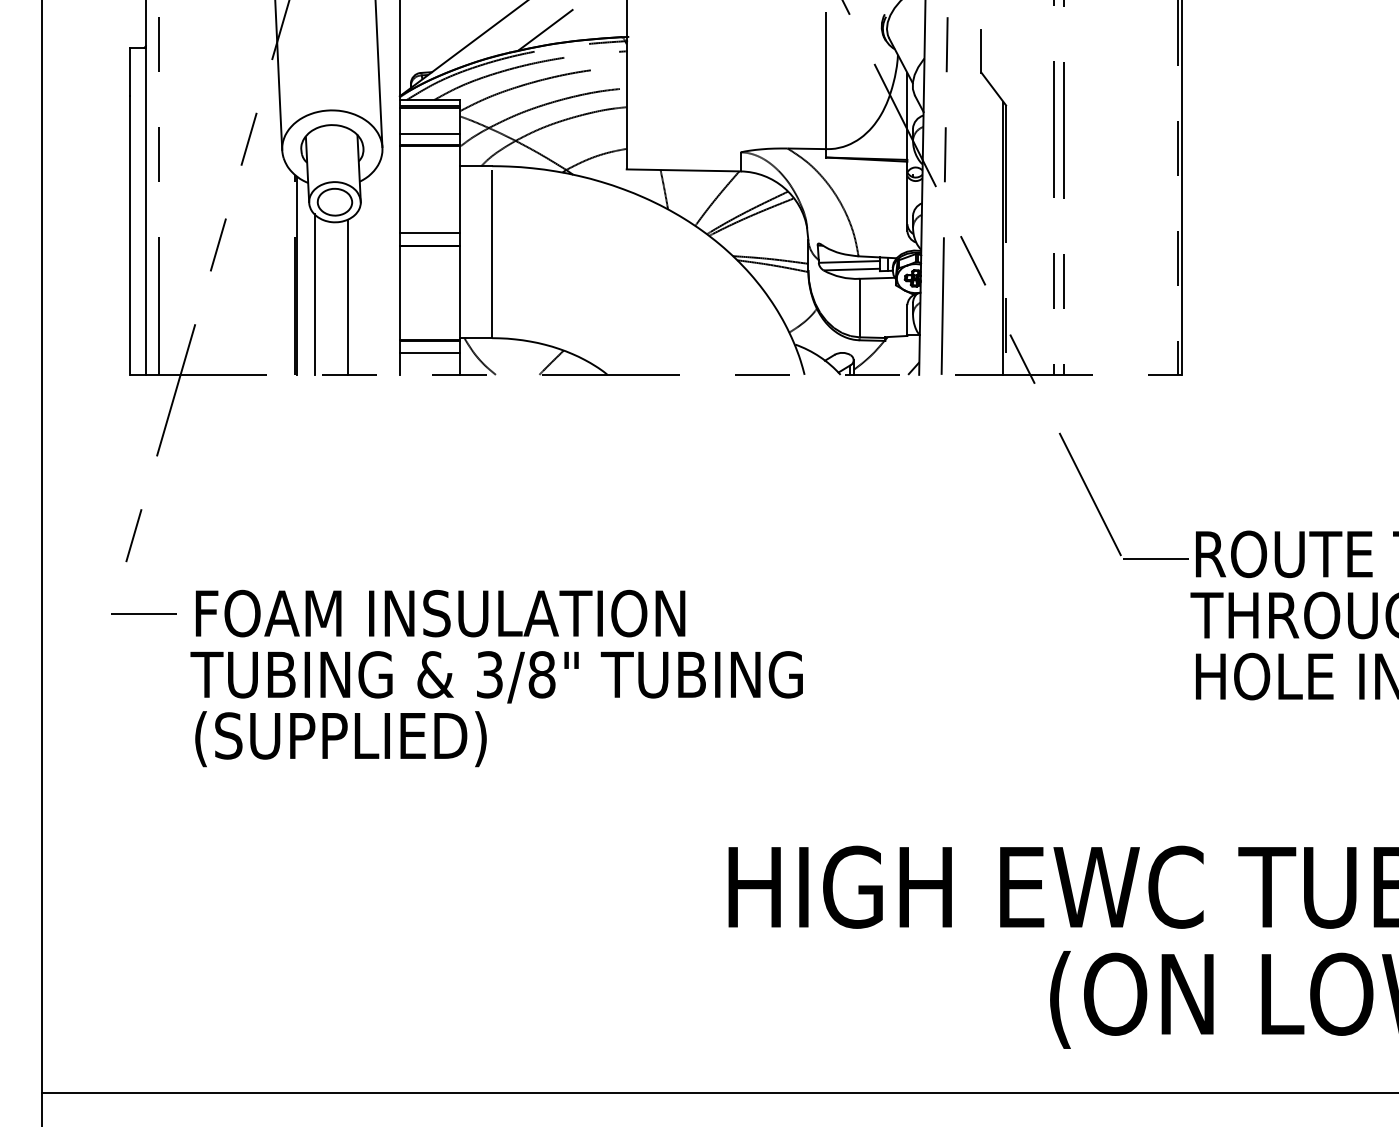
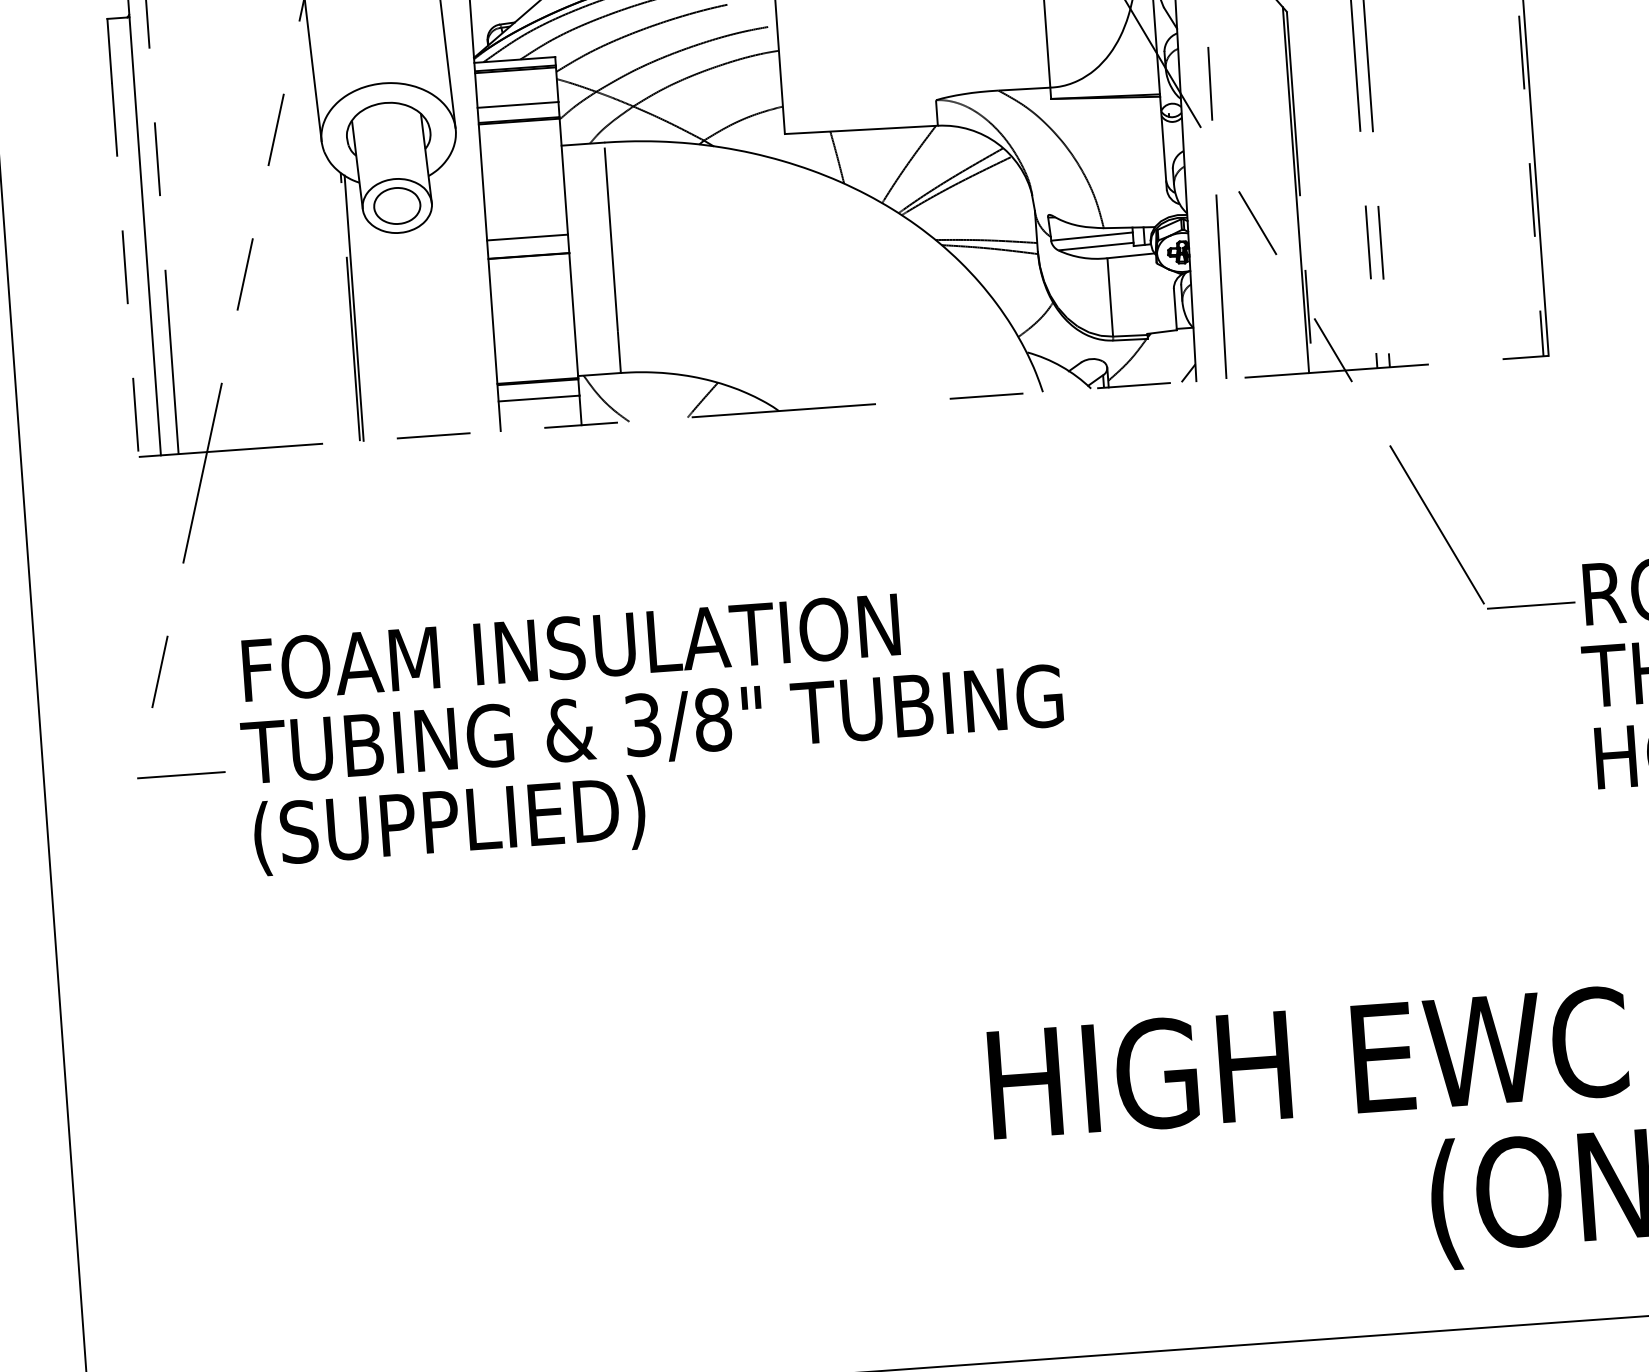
line: (129, 235) -> (125, 270), solid -> dashed
line: (314, 294) -> (378, 331), removed
line: (348, 296) -> (424, 330), removed
text: (496, 678) -> (652, 729), moved

